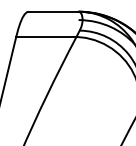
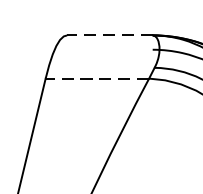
line: (53, 11) -> (109, 35), solid -> dashed
line: (45, 36) -> (95, 77), solid -> dashed

